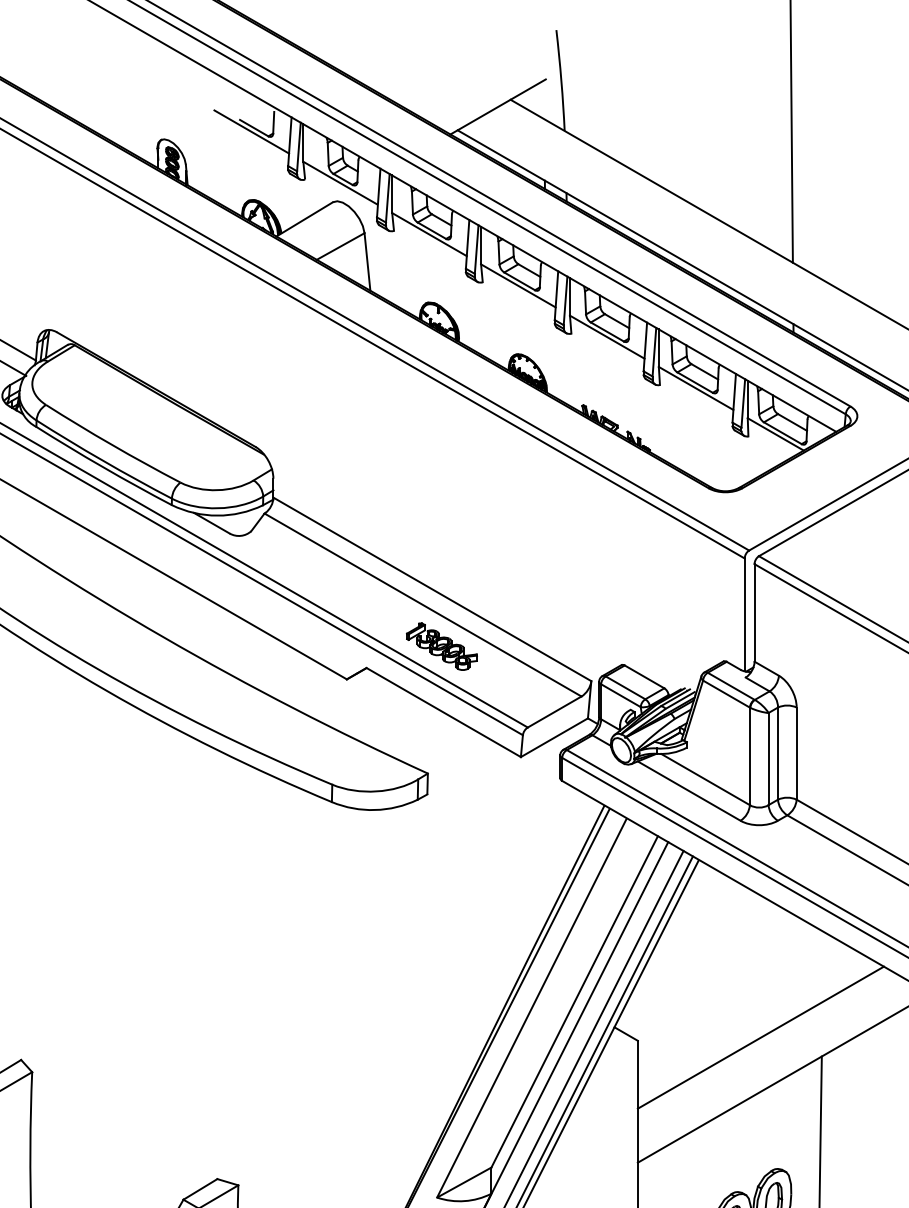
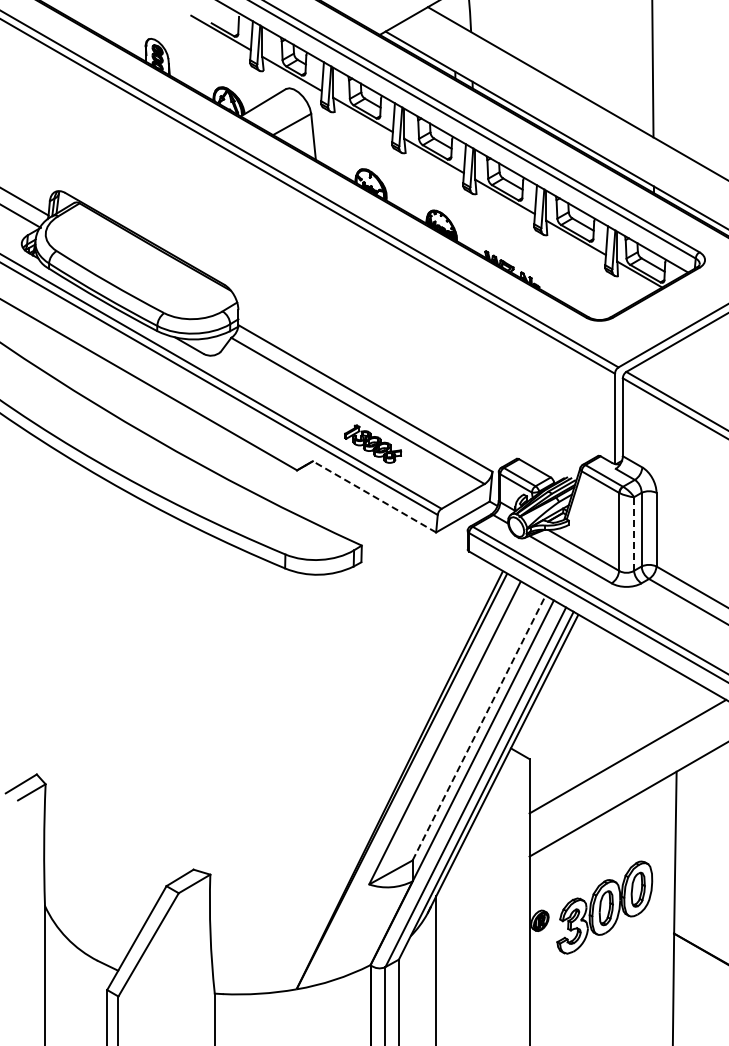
line: (443, 712) -> (374, 496), solid -> dashed
line: (769, 759) -> (634, 534), solid -> dashed
line: (575, 1001) -> (479, 727), solid -> dashed

